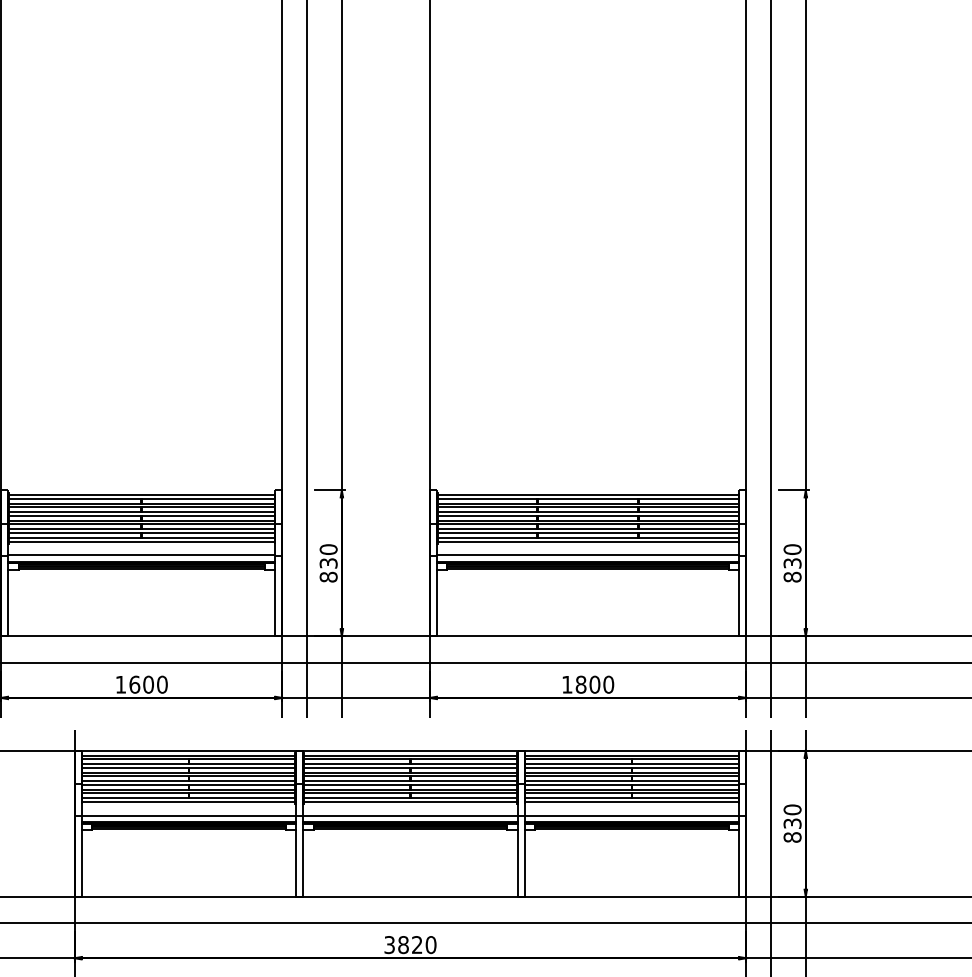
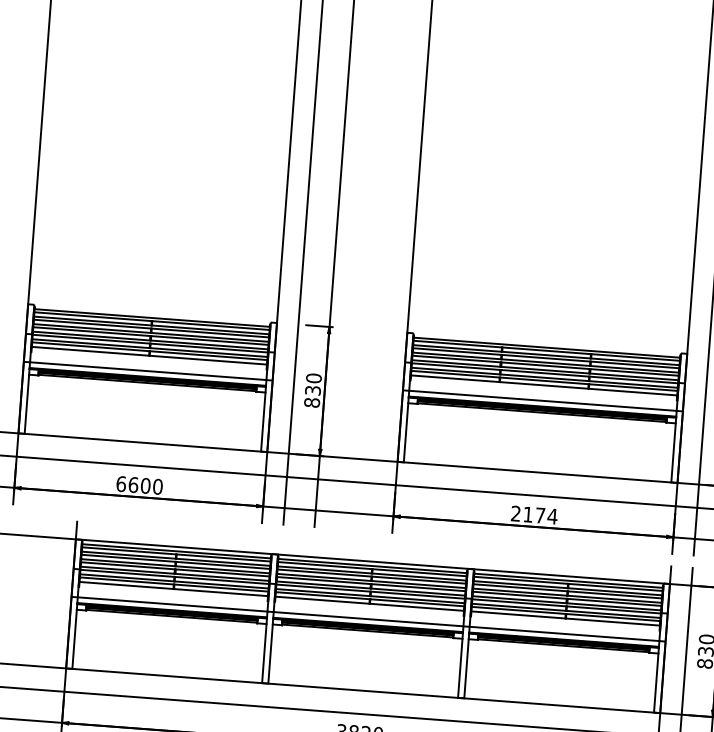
line: (141, 541) -> (148, 358), removed
line: (587, 541) -> (543, 388), removed
text: (120, 684) -> (120, 483), 1600 -> 6600
text: (588, 684) -> (534, 514), 1800 -> 2174
line: (188, 801) -> (173, 591), removed
line: (410, 801) -> (369, 606), removed
line: (631, 801) -> (565, 621), removed

